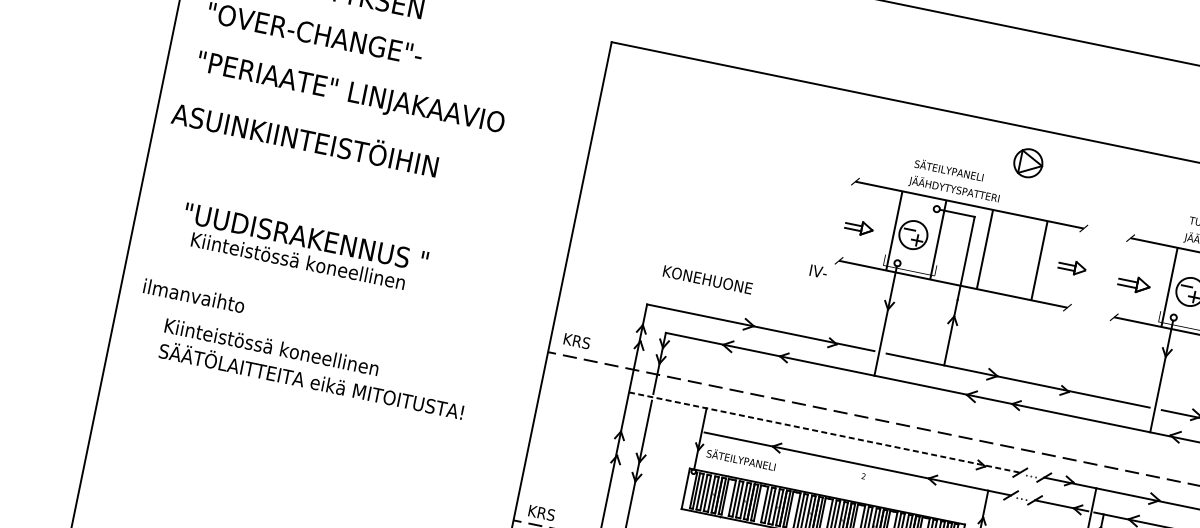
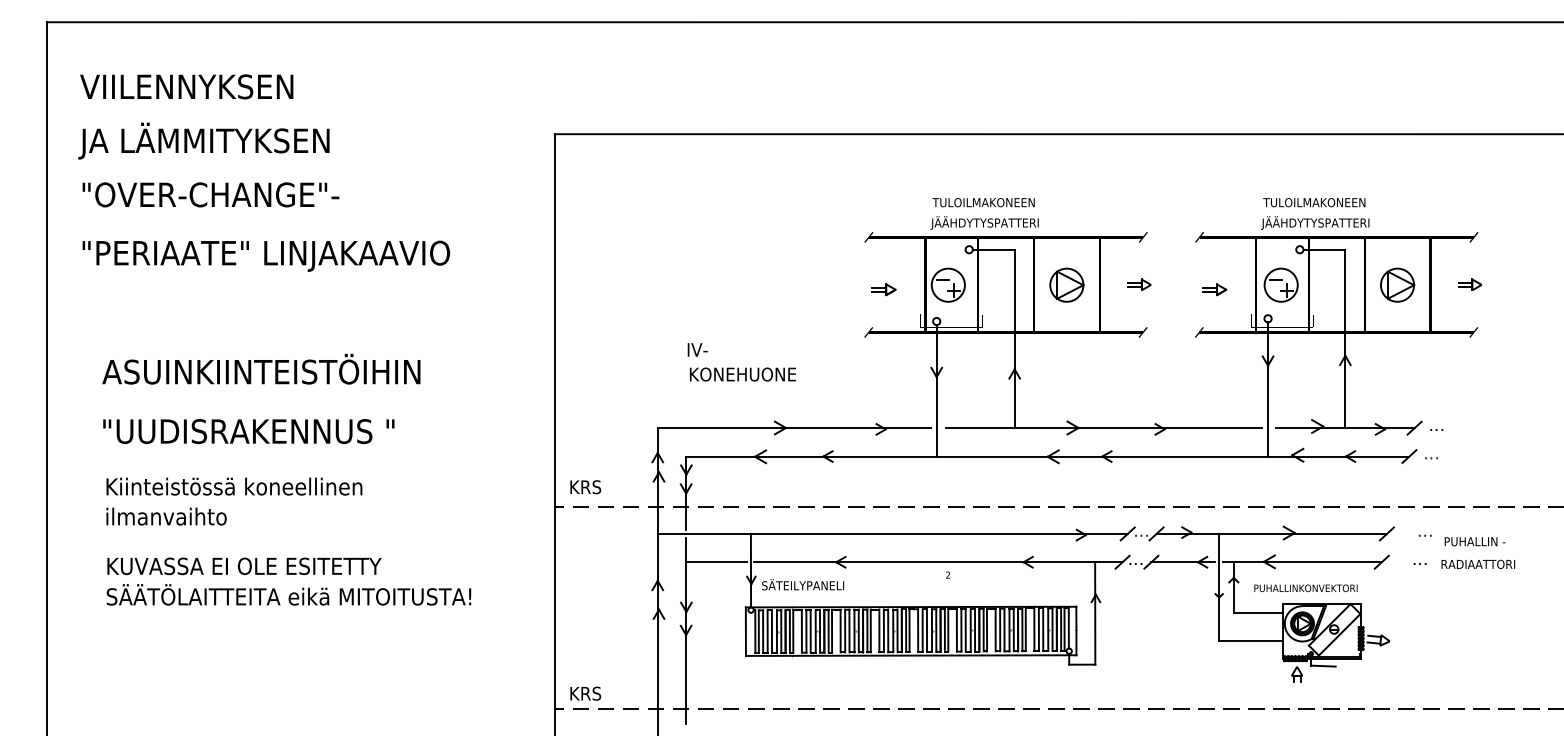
text: (305, 137) -> (261, 368), moved
part: (1028, 162) -> (1066, 284), moved
text: (956, 171) -> (983, 201), SÄTEILYPANELI -> TULOILMAKONEEN
part: (858, 227) -> (883, 289), size x0.71
text: (298, 260) -> (234, 486), moved
part: (1072, 267) -> (1139, 284), size x0.71
text: (818, 271) -> (697, 349), moved
text: (708, 279) -> (743, 374), moved
part: (1134, 284) -> (1214, 289), size x0.62
text: (194, 295) -> (166, 516), moved
text: (285, 350) -> (251, 566), Kiinteistössä koneellinen -> KUVASSA EI OLE ESITETTY
line: (673, 426) -> (716, 562), added
line: (825, 432) -> (893, 533), dashed -> solid

